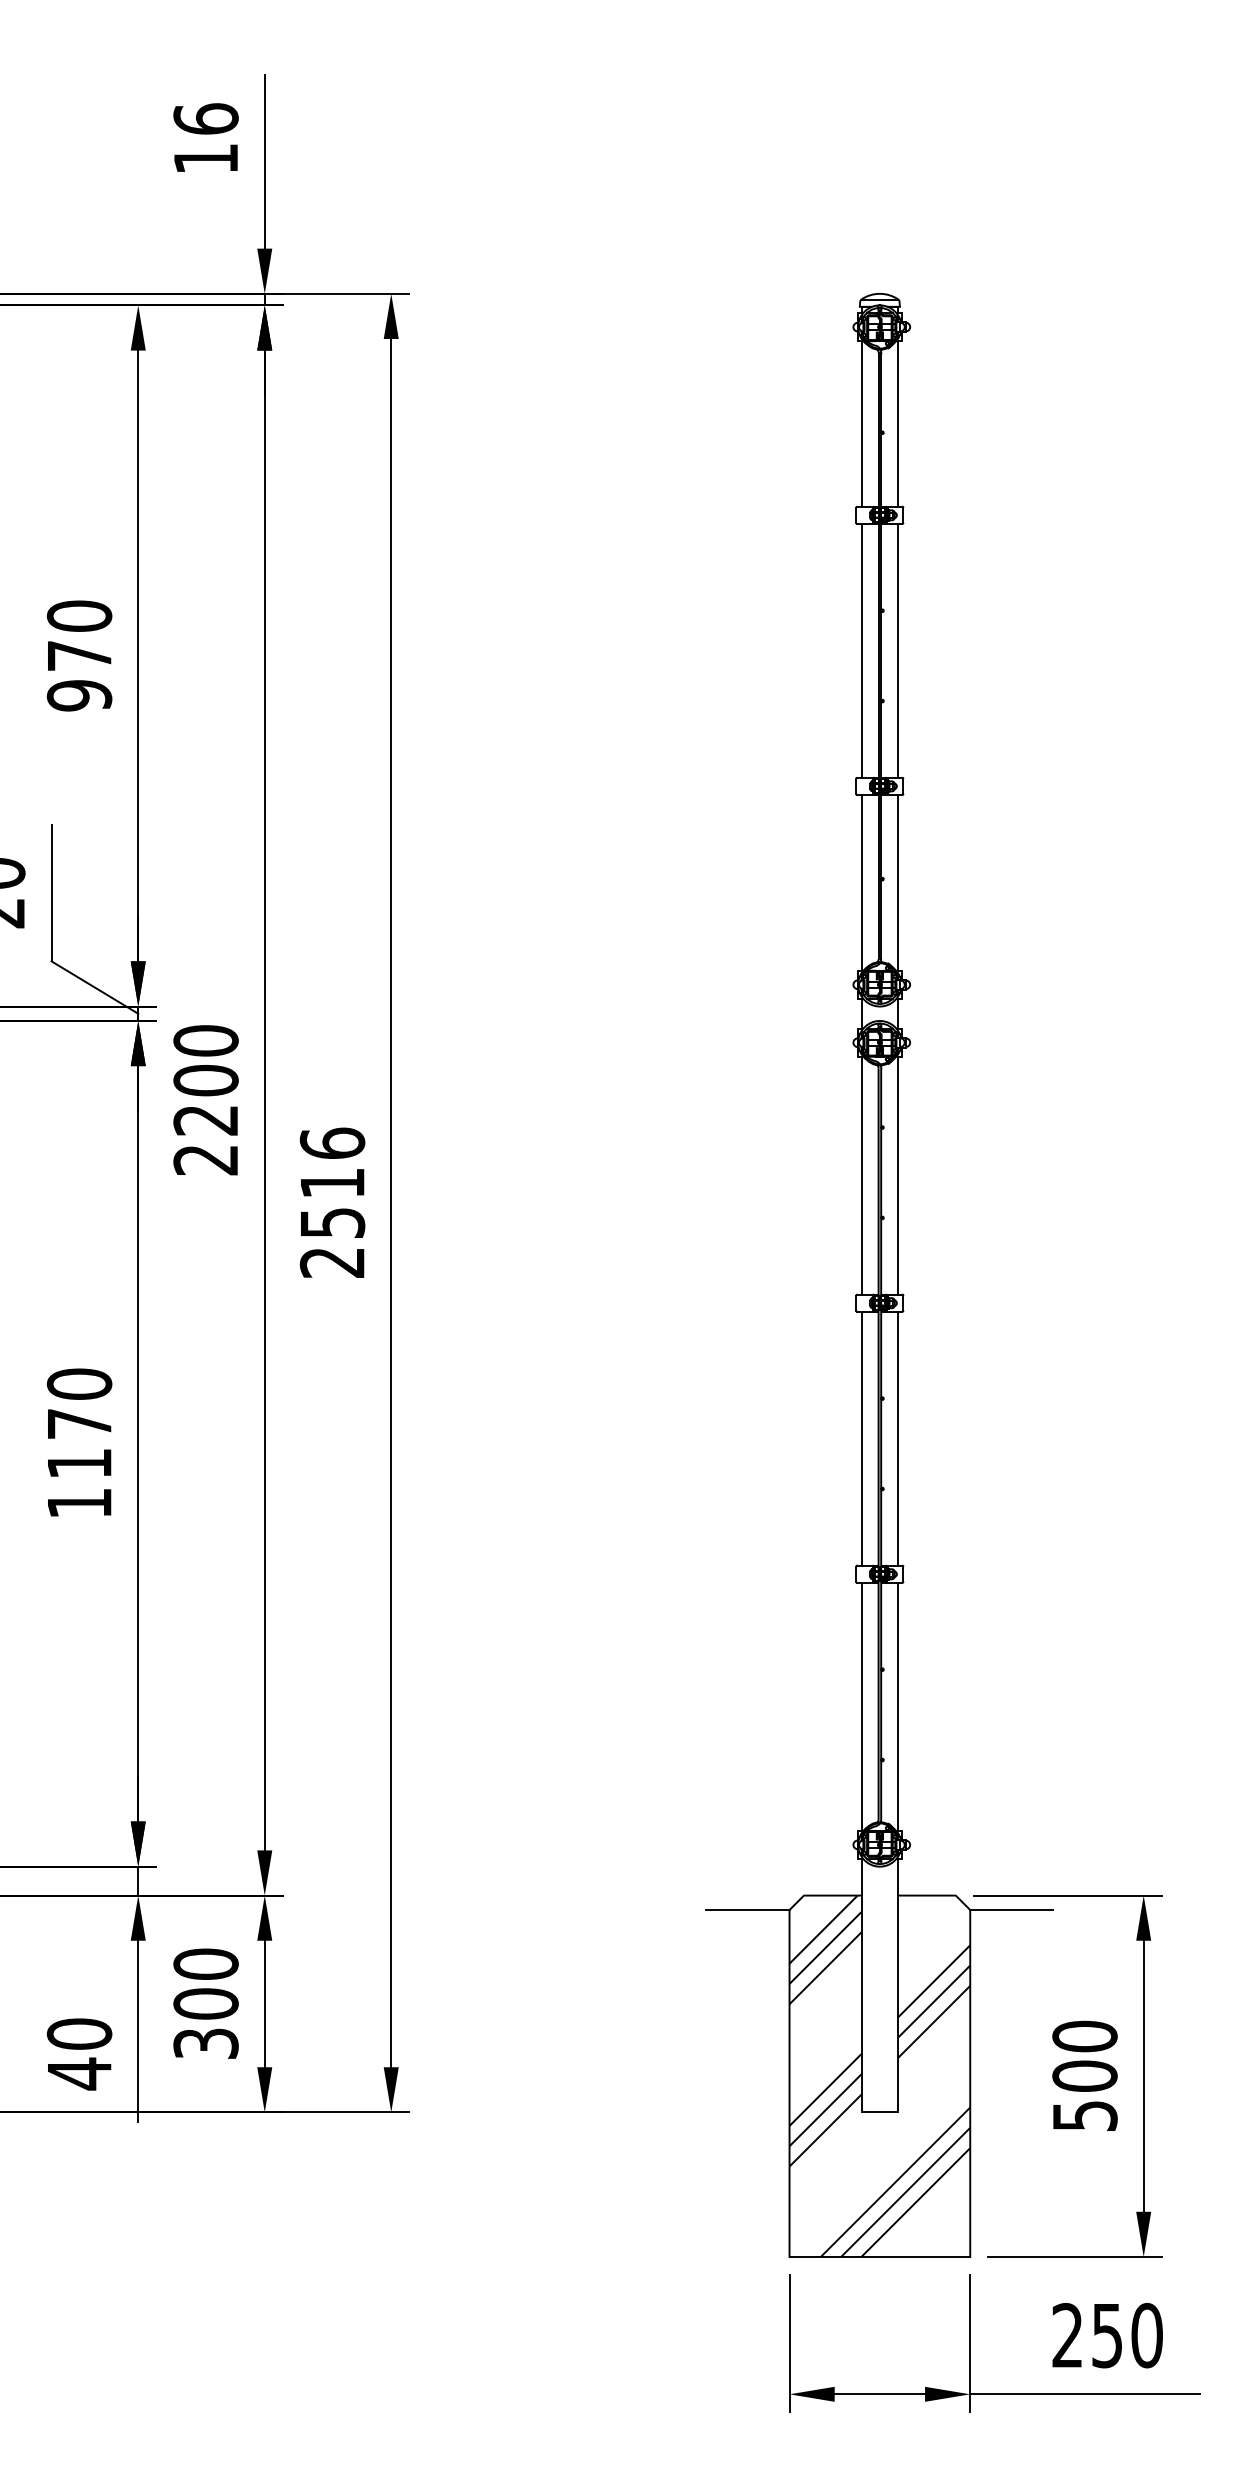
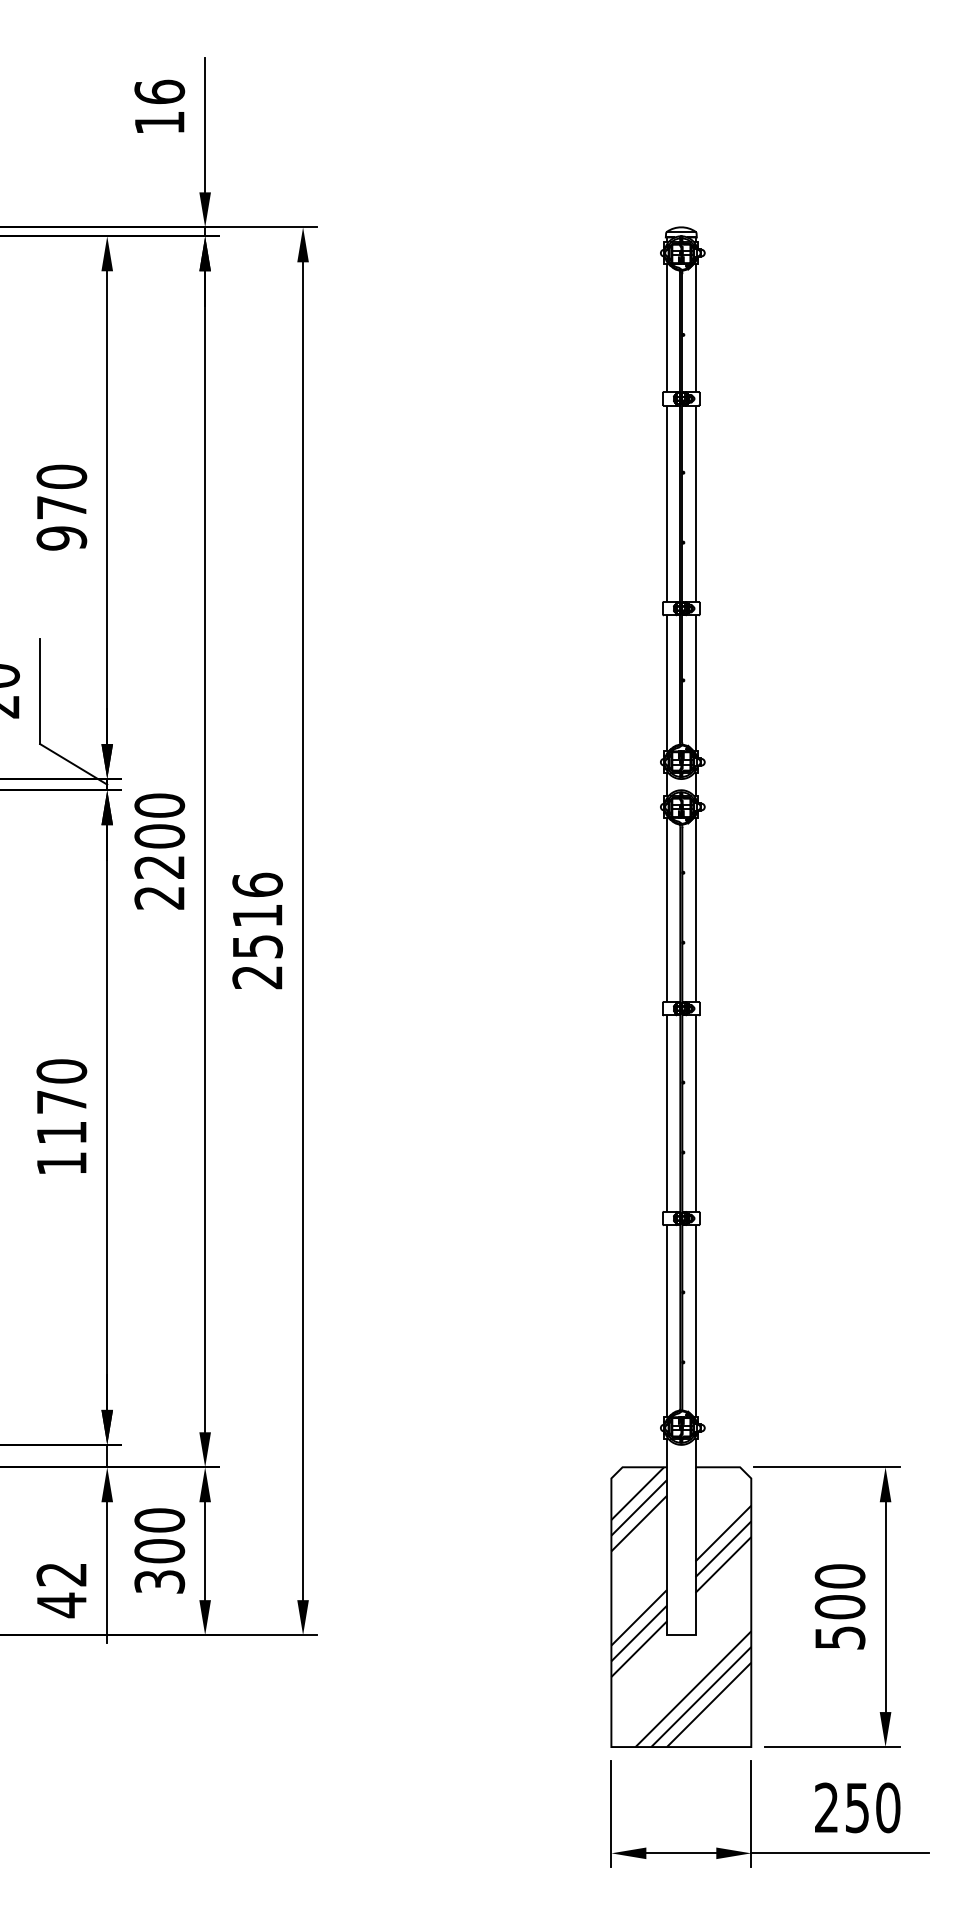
line: (747, 1910) -> (578, 1478), removed
line: (1011, 1910) -> (783, 1478), removed
text: (79, 2033) -> (61, 1574), 40 -> 42

